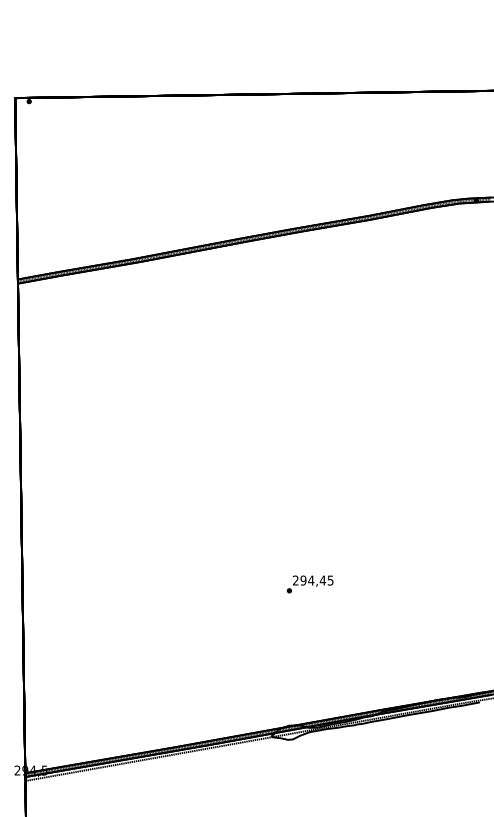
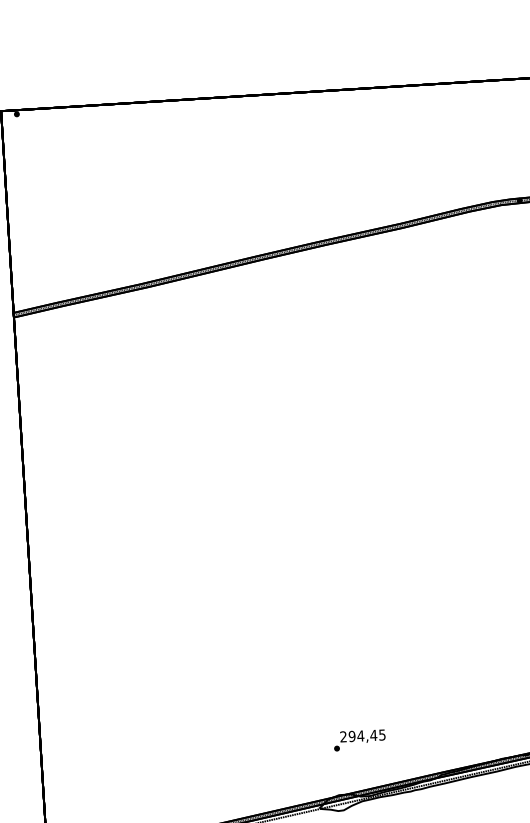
text: (309, 584) -> (359, 740), moved

